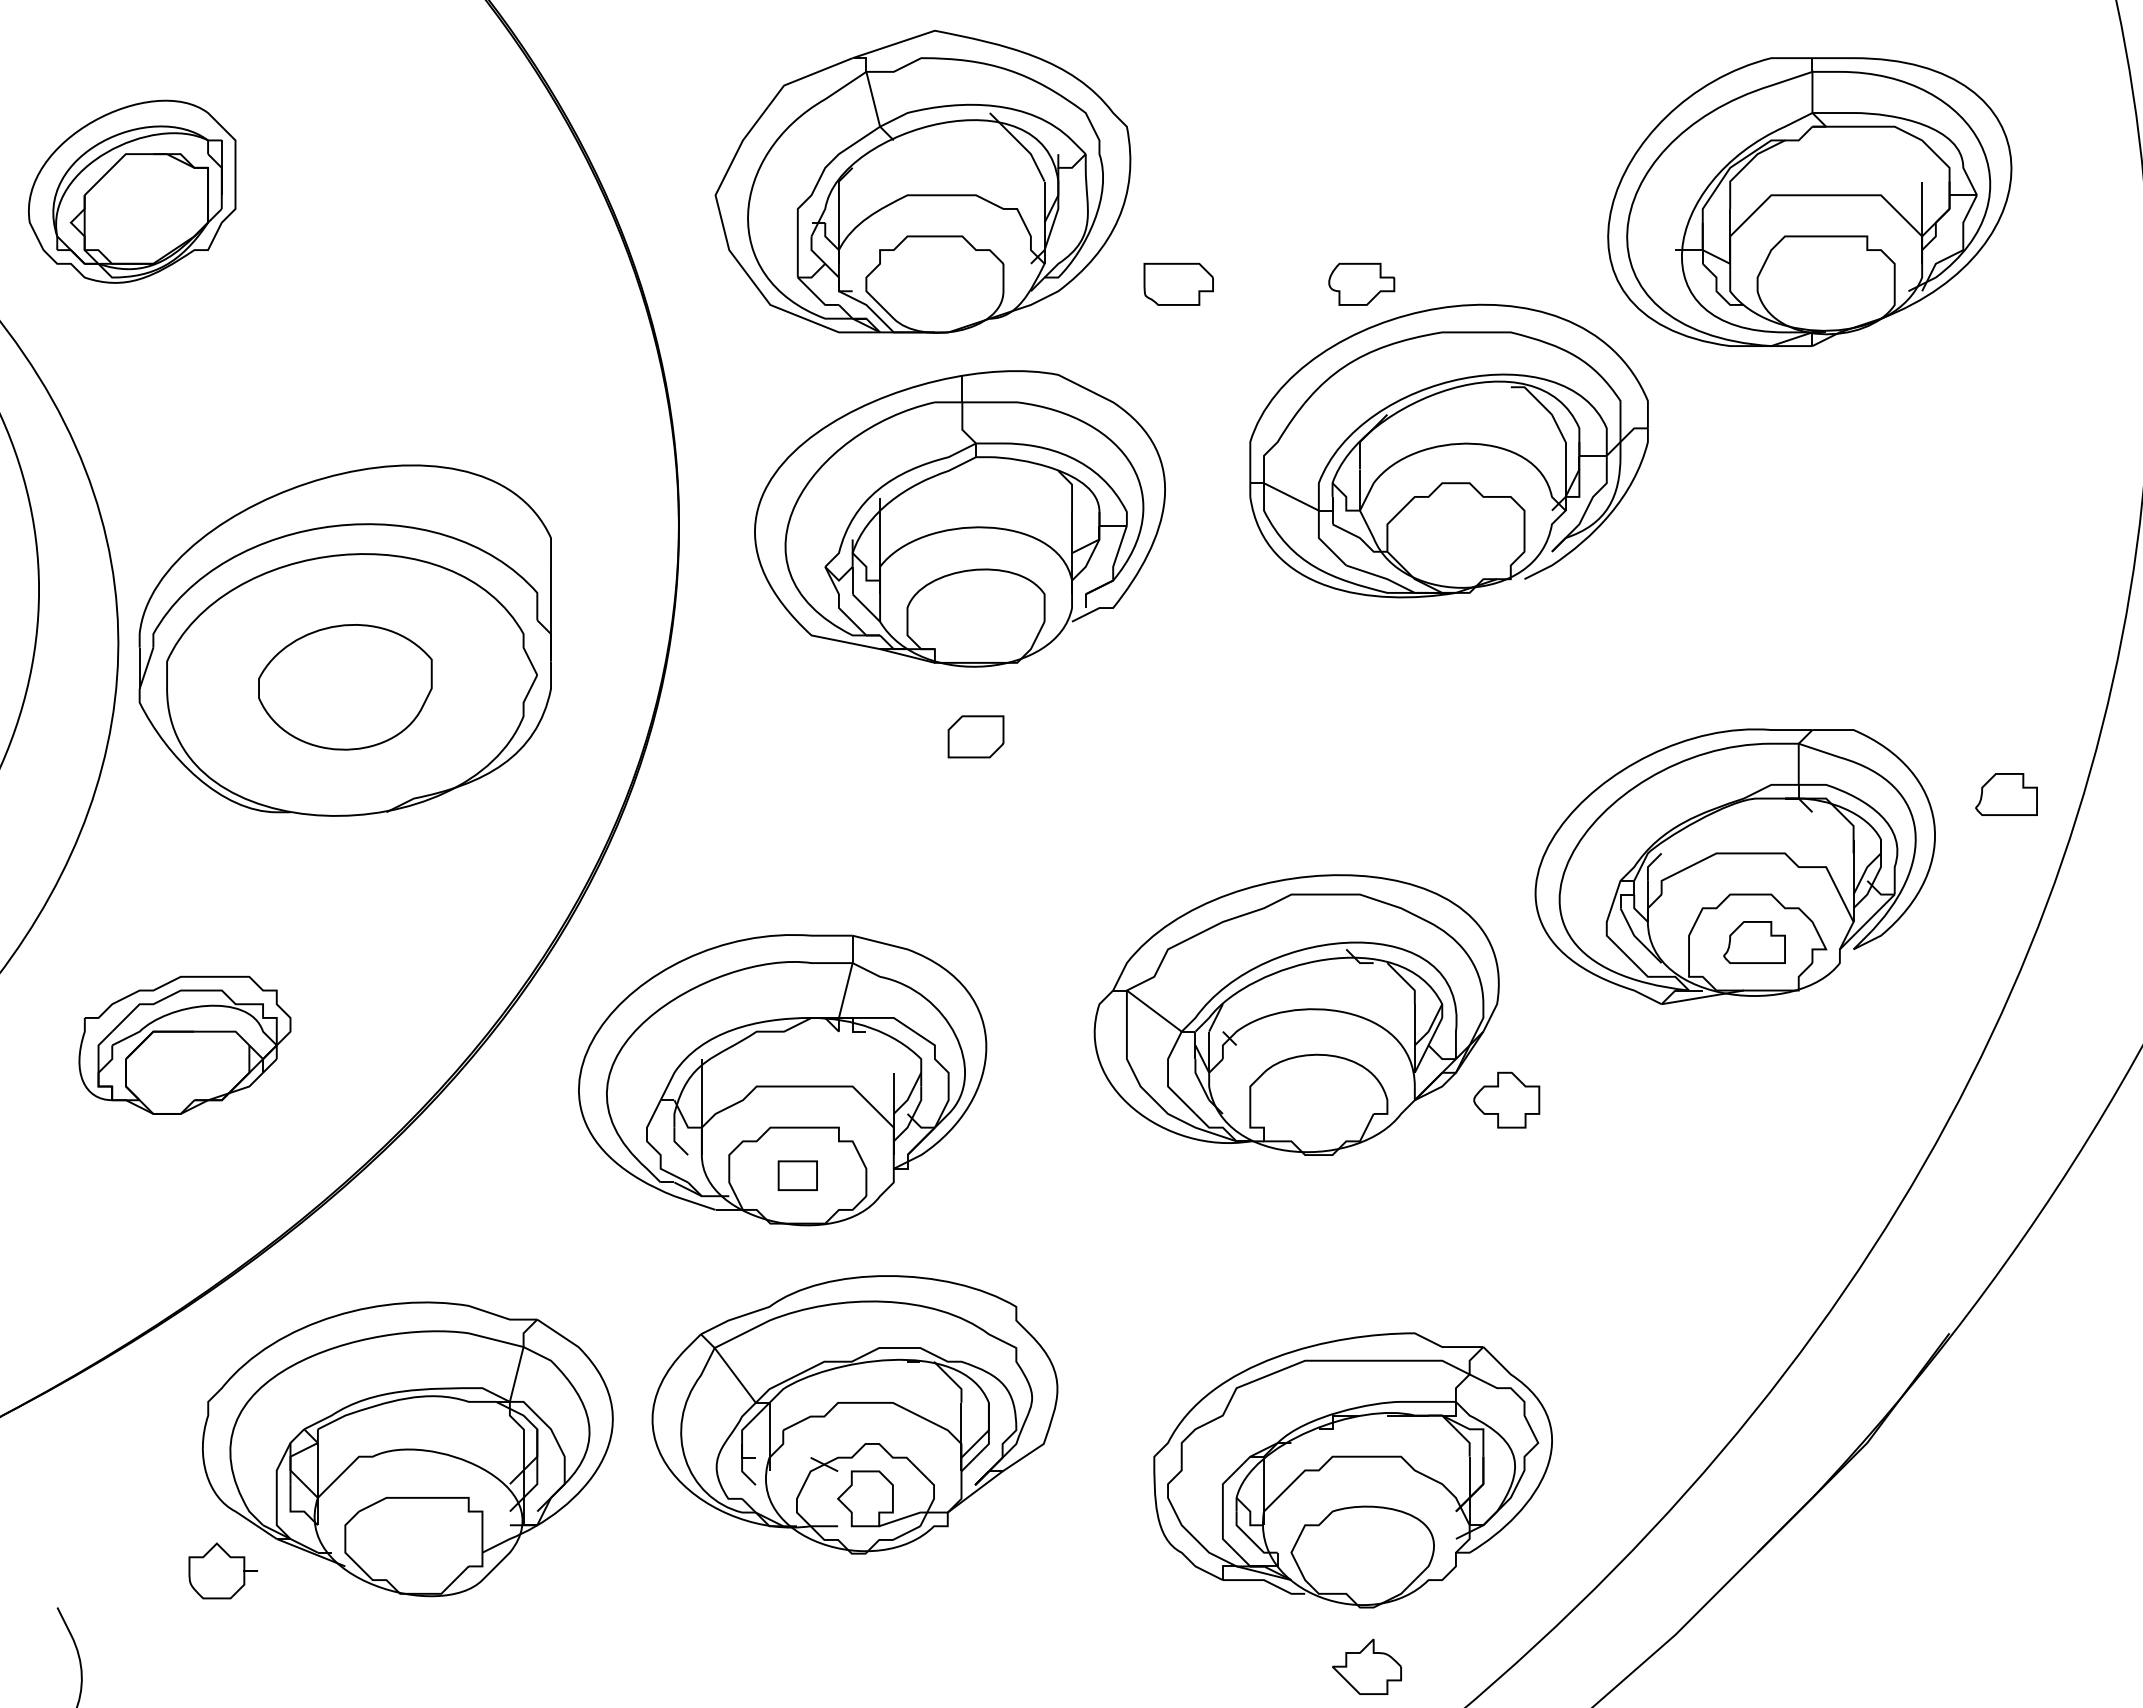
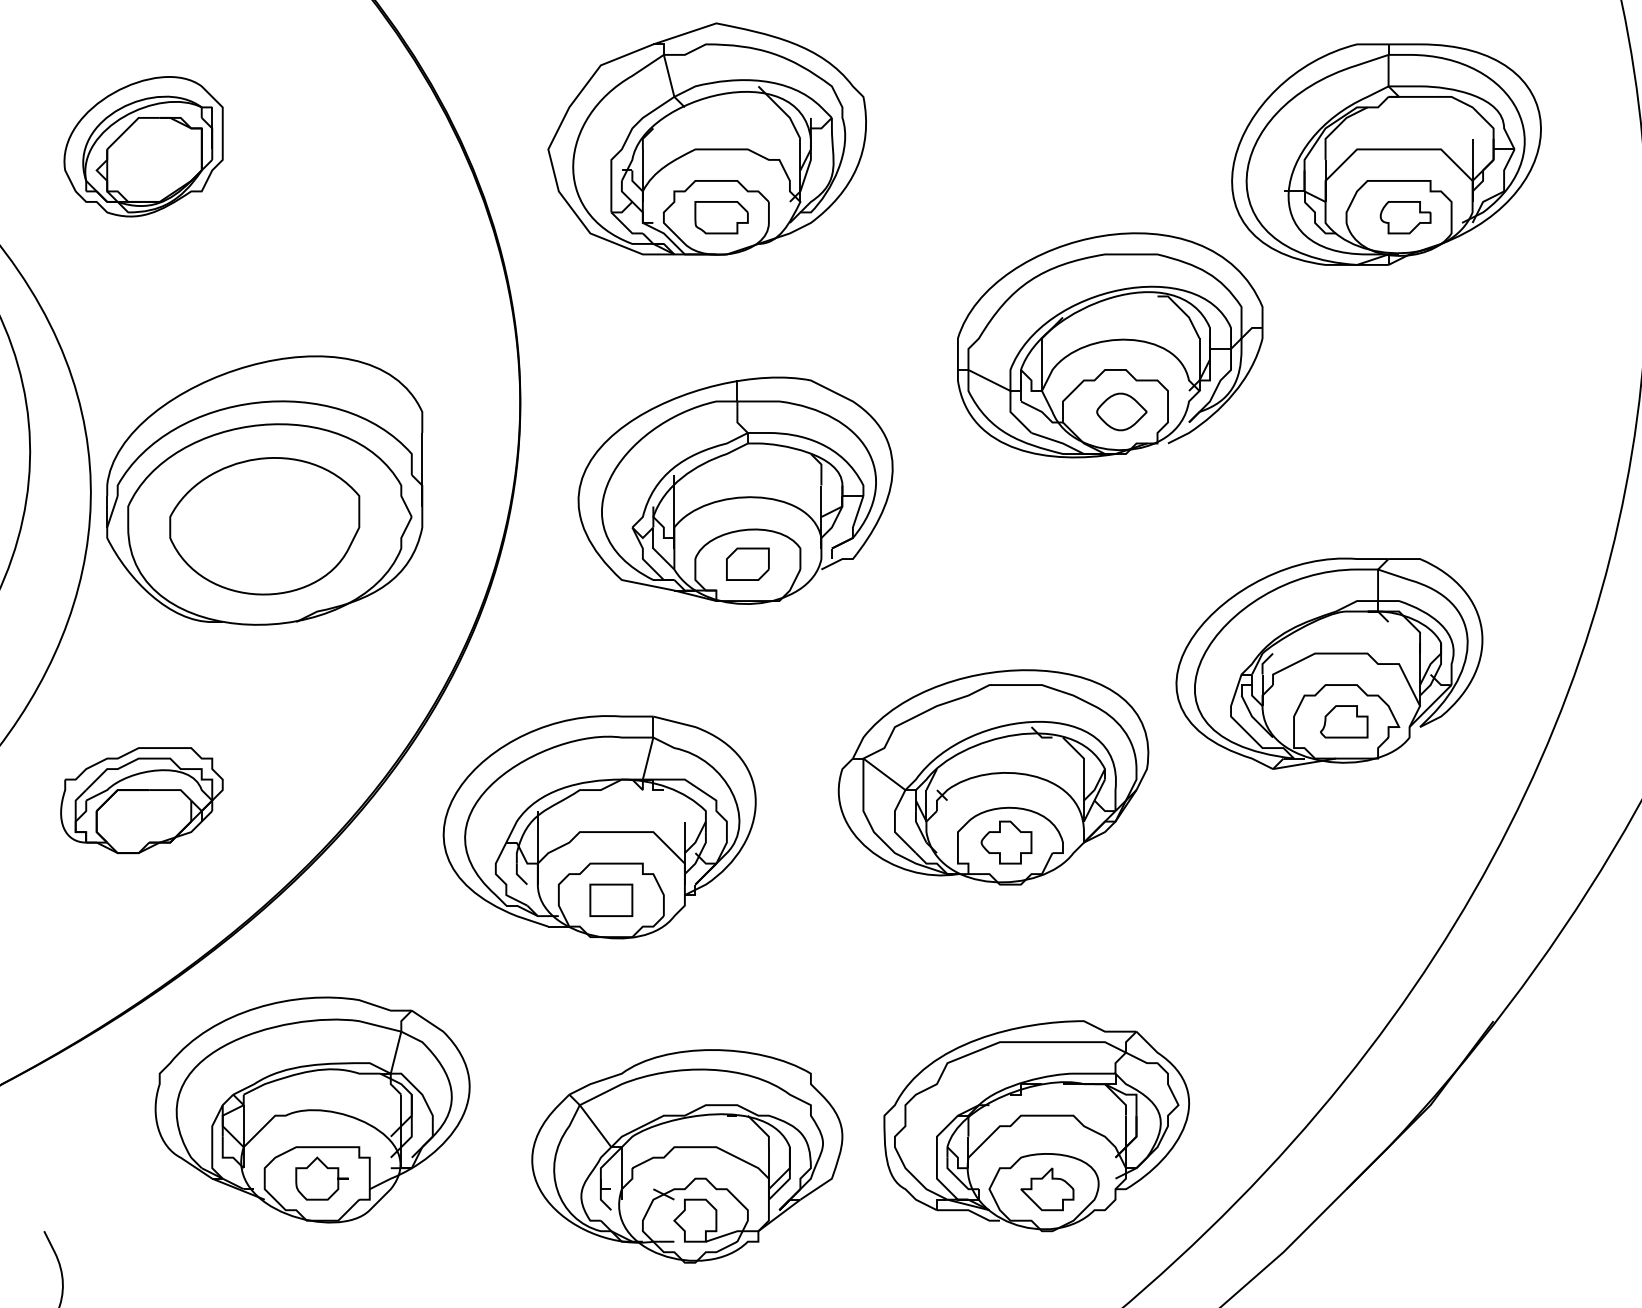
part: (132, 191) -> (143, 146), moved
part: (1178, 283) -> (721, 216), moved
part: (1361, 283) -> (1405, 216), moved
part: (959, 518) -> (735, 490), moved
part: (1464, 537) -> (1122, 411), added
part: (345, 687) -> (264, 526), size x1.43
part: (2006, 794) -> (1537, 608), removed
part: (1506, 1099) -> (1006, 842), moved
part: (797, 1175) -> (611, 900), size x1.43
part: (854, 1414) -> (686, 1156), moved
part: (222, 1570) -> (321, 1178), moved
part: (1366, 1666) -> (1046, 1189), moved

